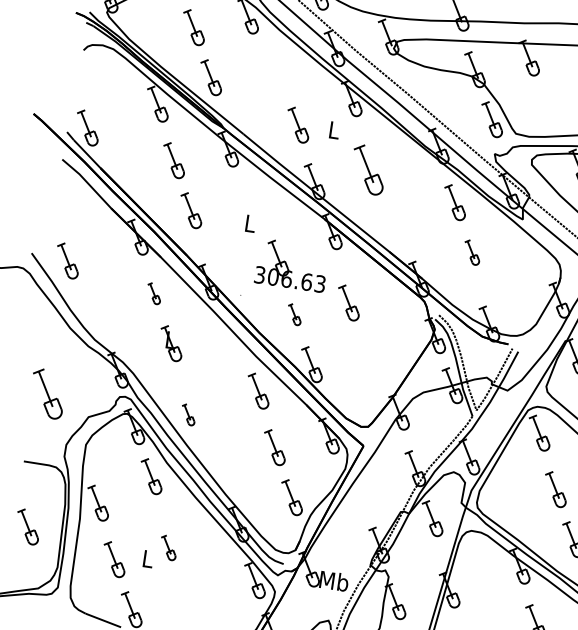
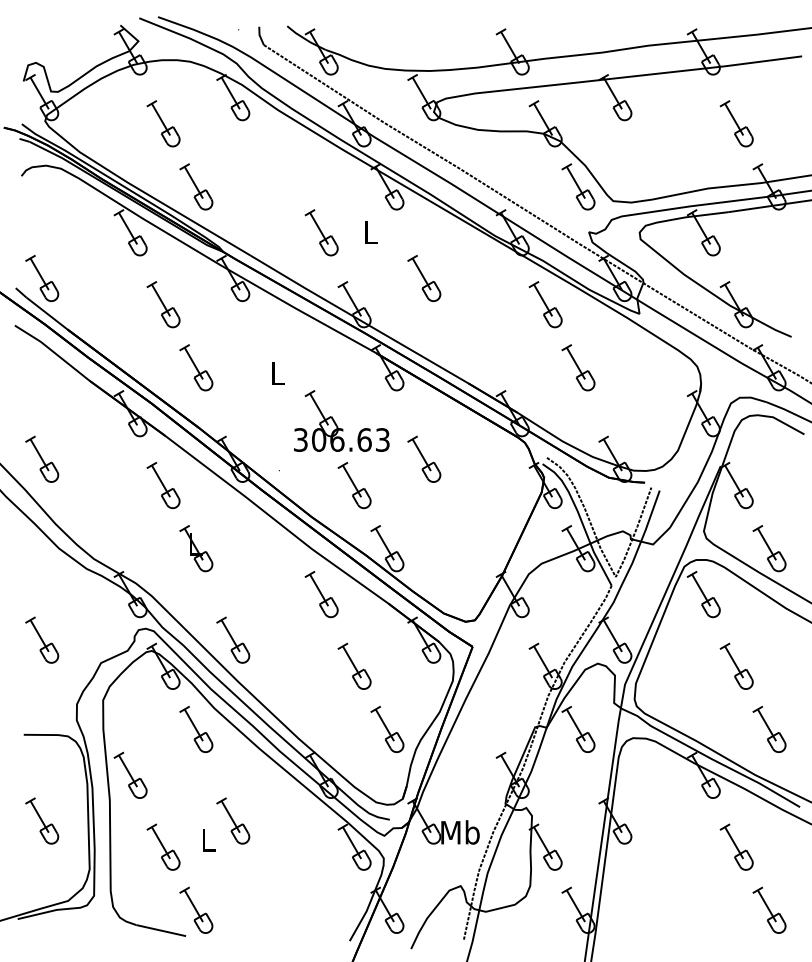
part: (368, 169) -> (424, 278), size x0.71
part: (472, 252) -> (578, 367), size x1.43
part: (154, 293) -> (163, 485), size x1.67
part: (294, 314) -> (354, 485), size x1.67
part: (48, 393) -> (42, 639), size x0.71
part: (188, 414) -> (233, 639), size x1.67
part: (168, 547) -> (233, 820), size x1.43

